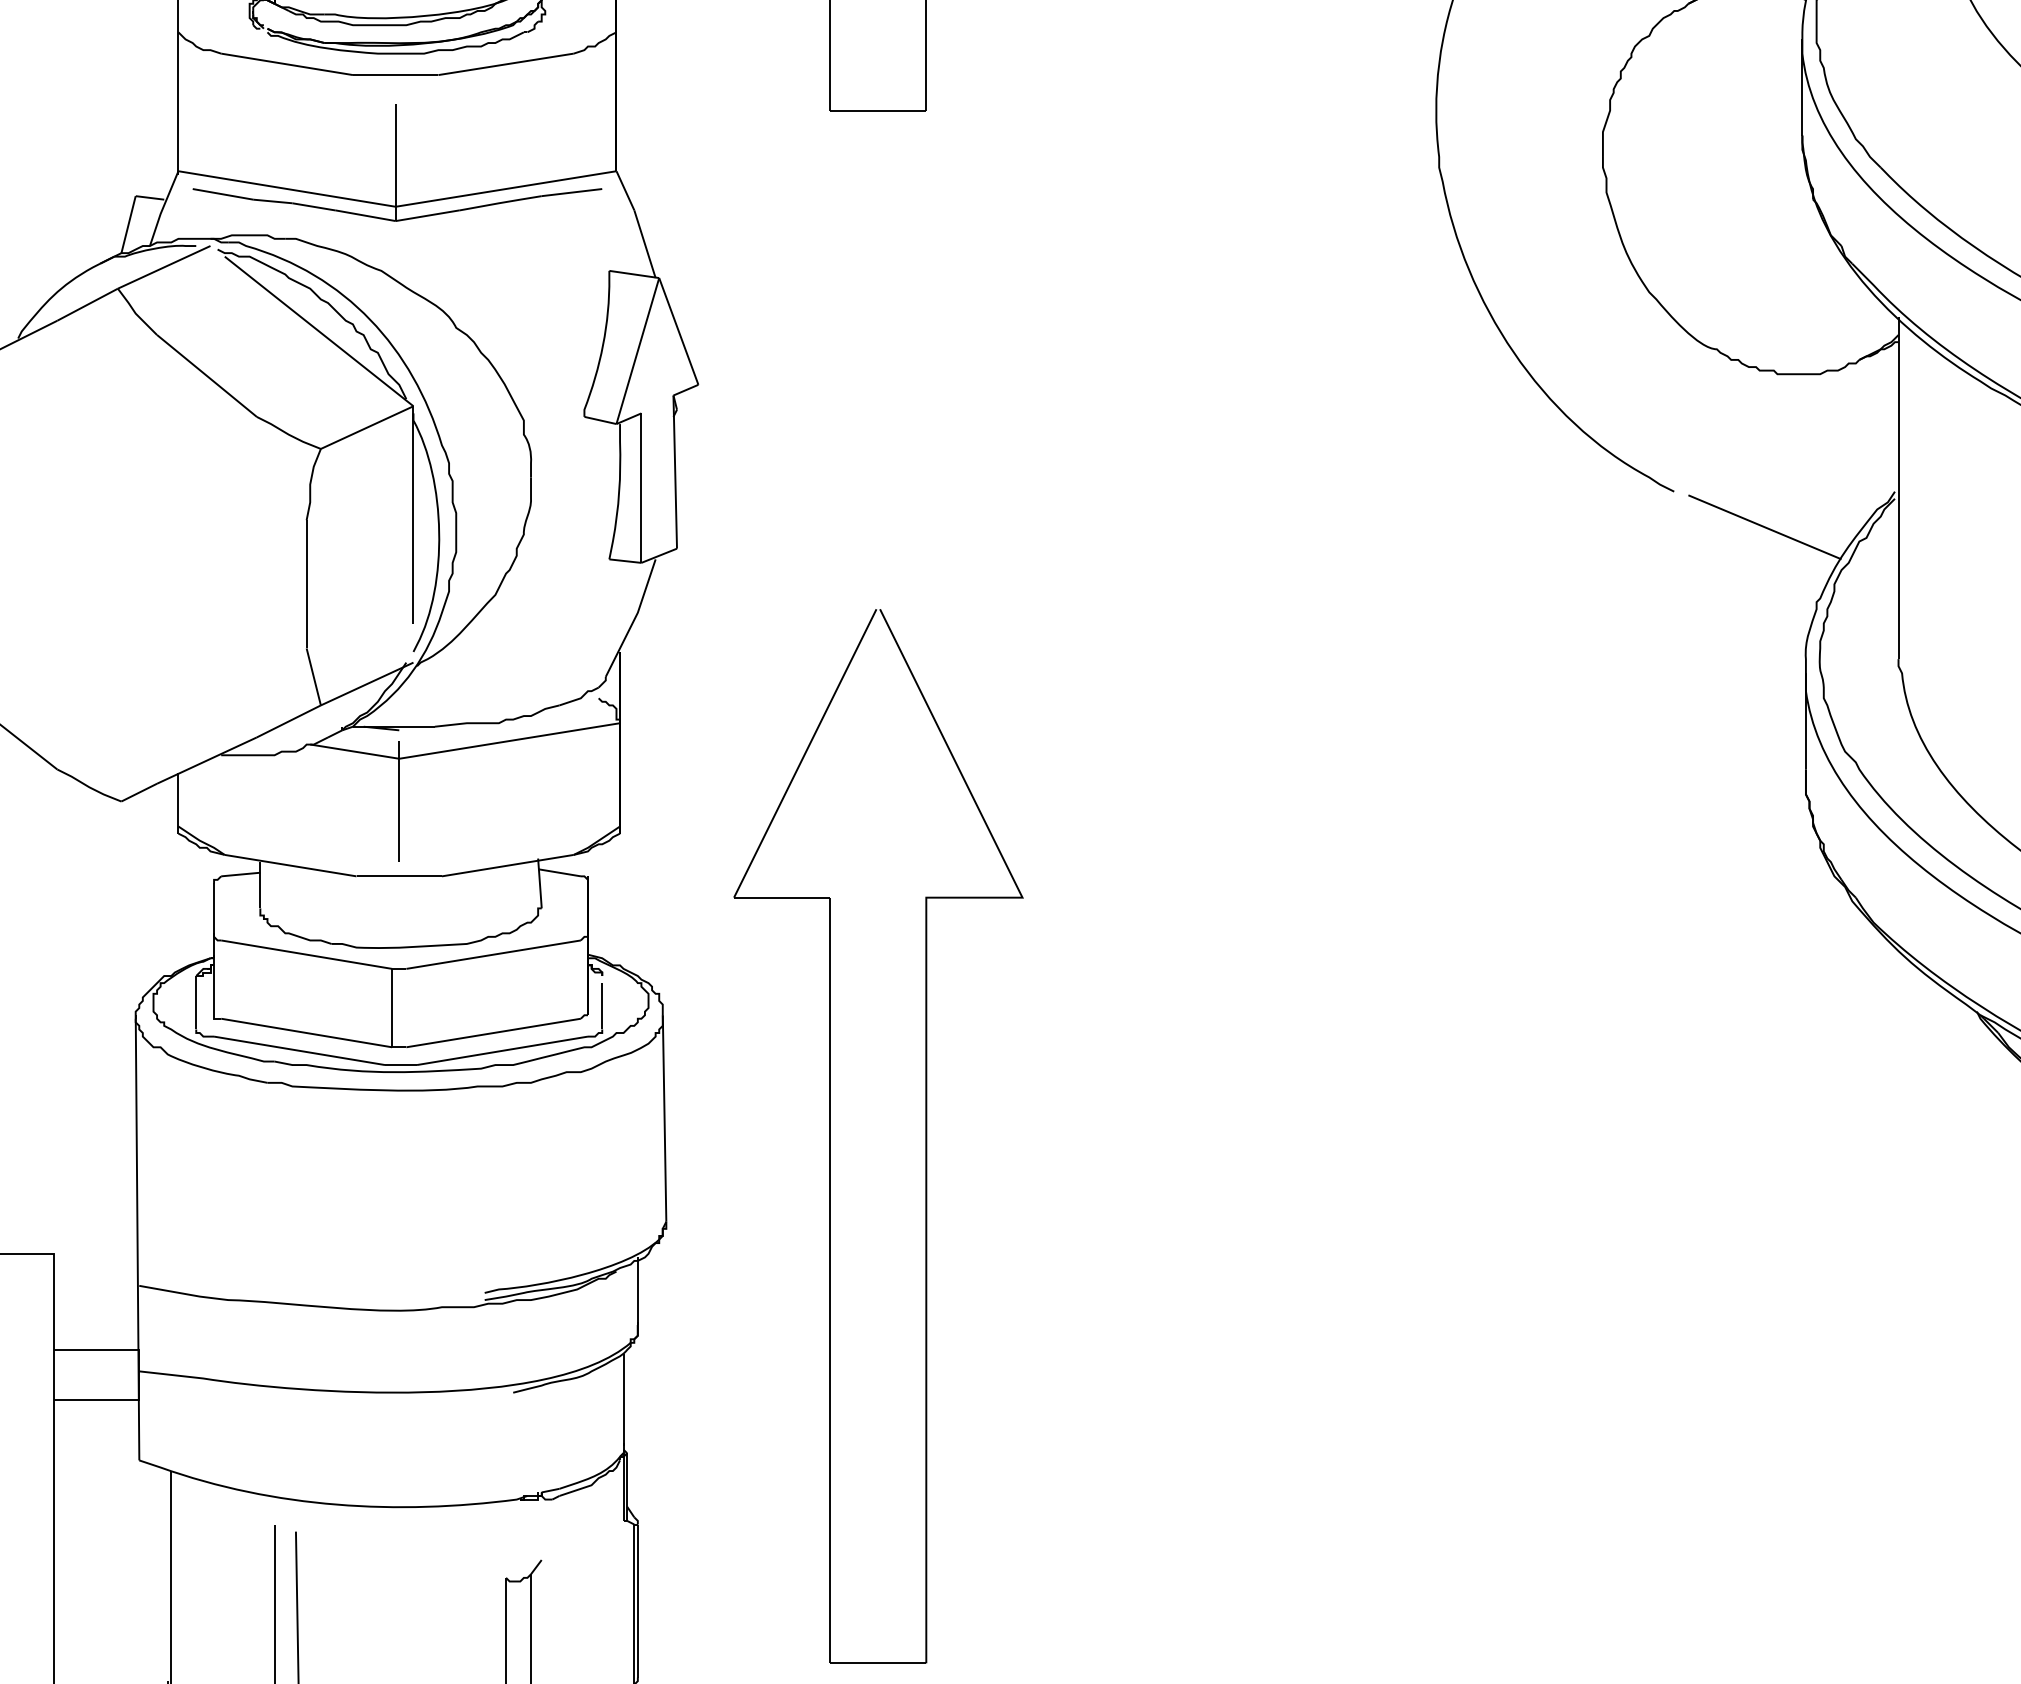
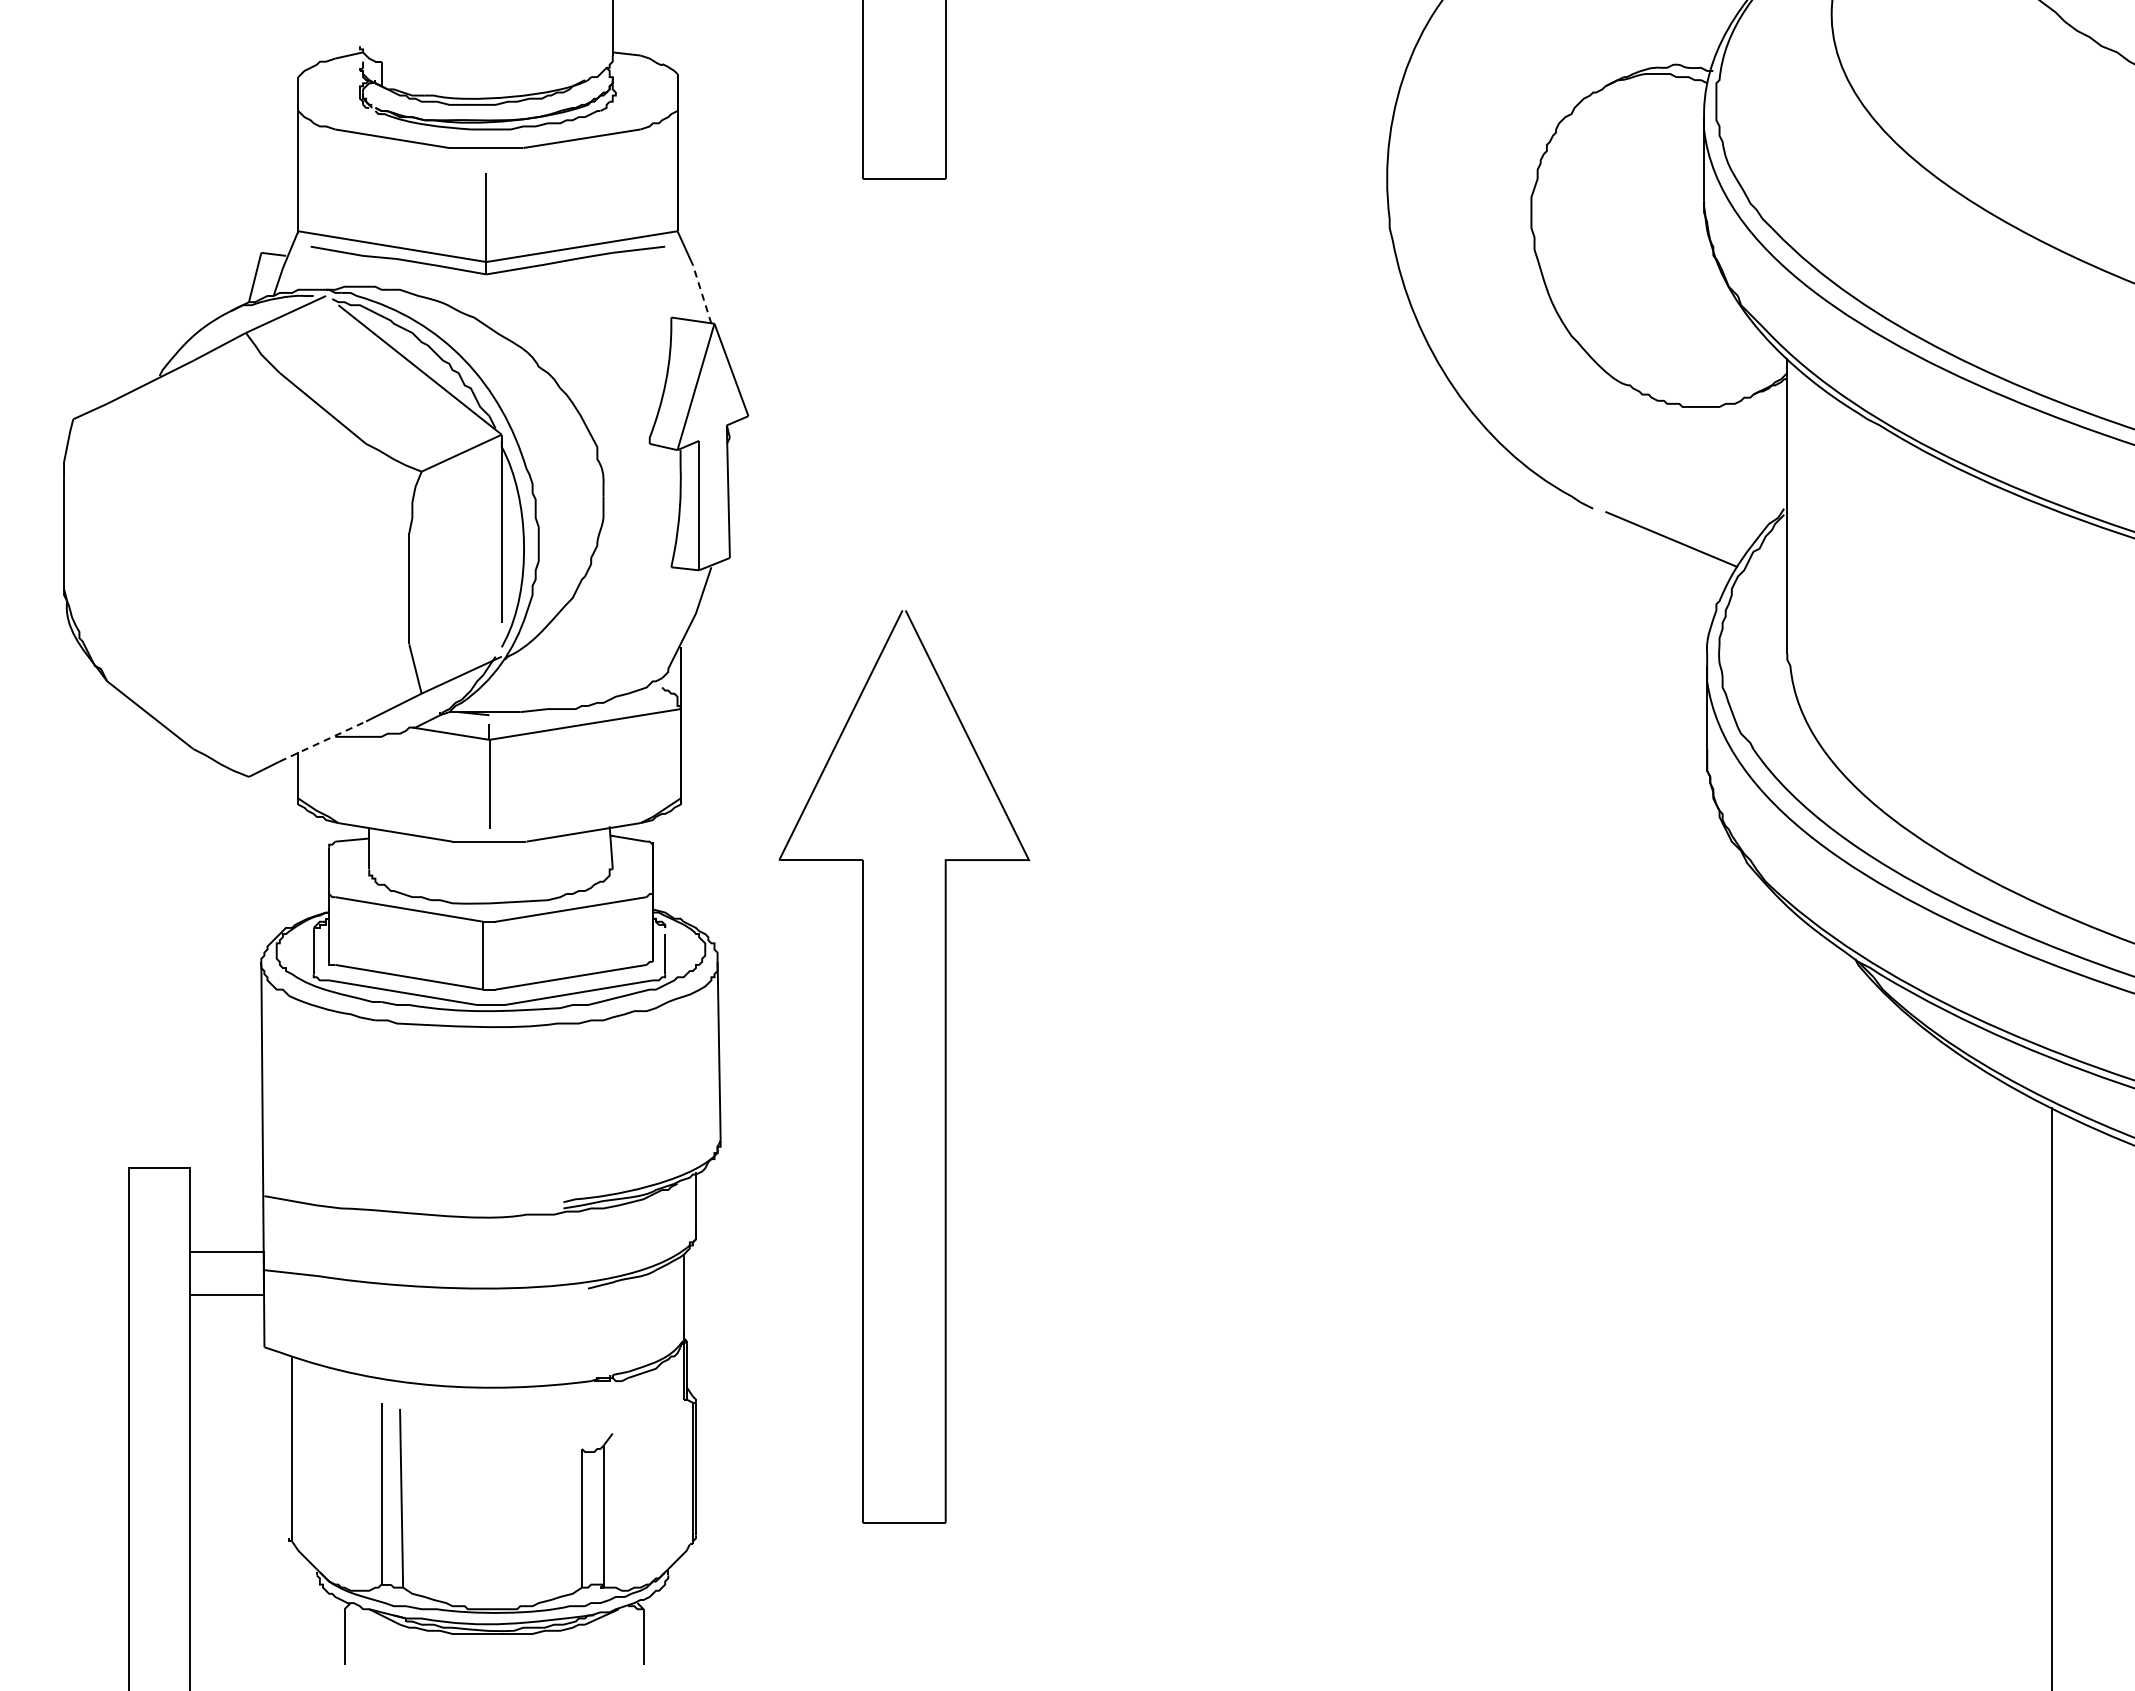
line: (645, 244) -> (702, 294), solid -> dashed
line: (207, 760) -> (323, 741), solid -> dashed

